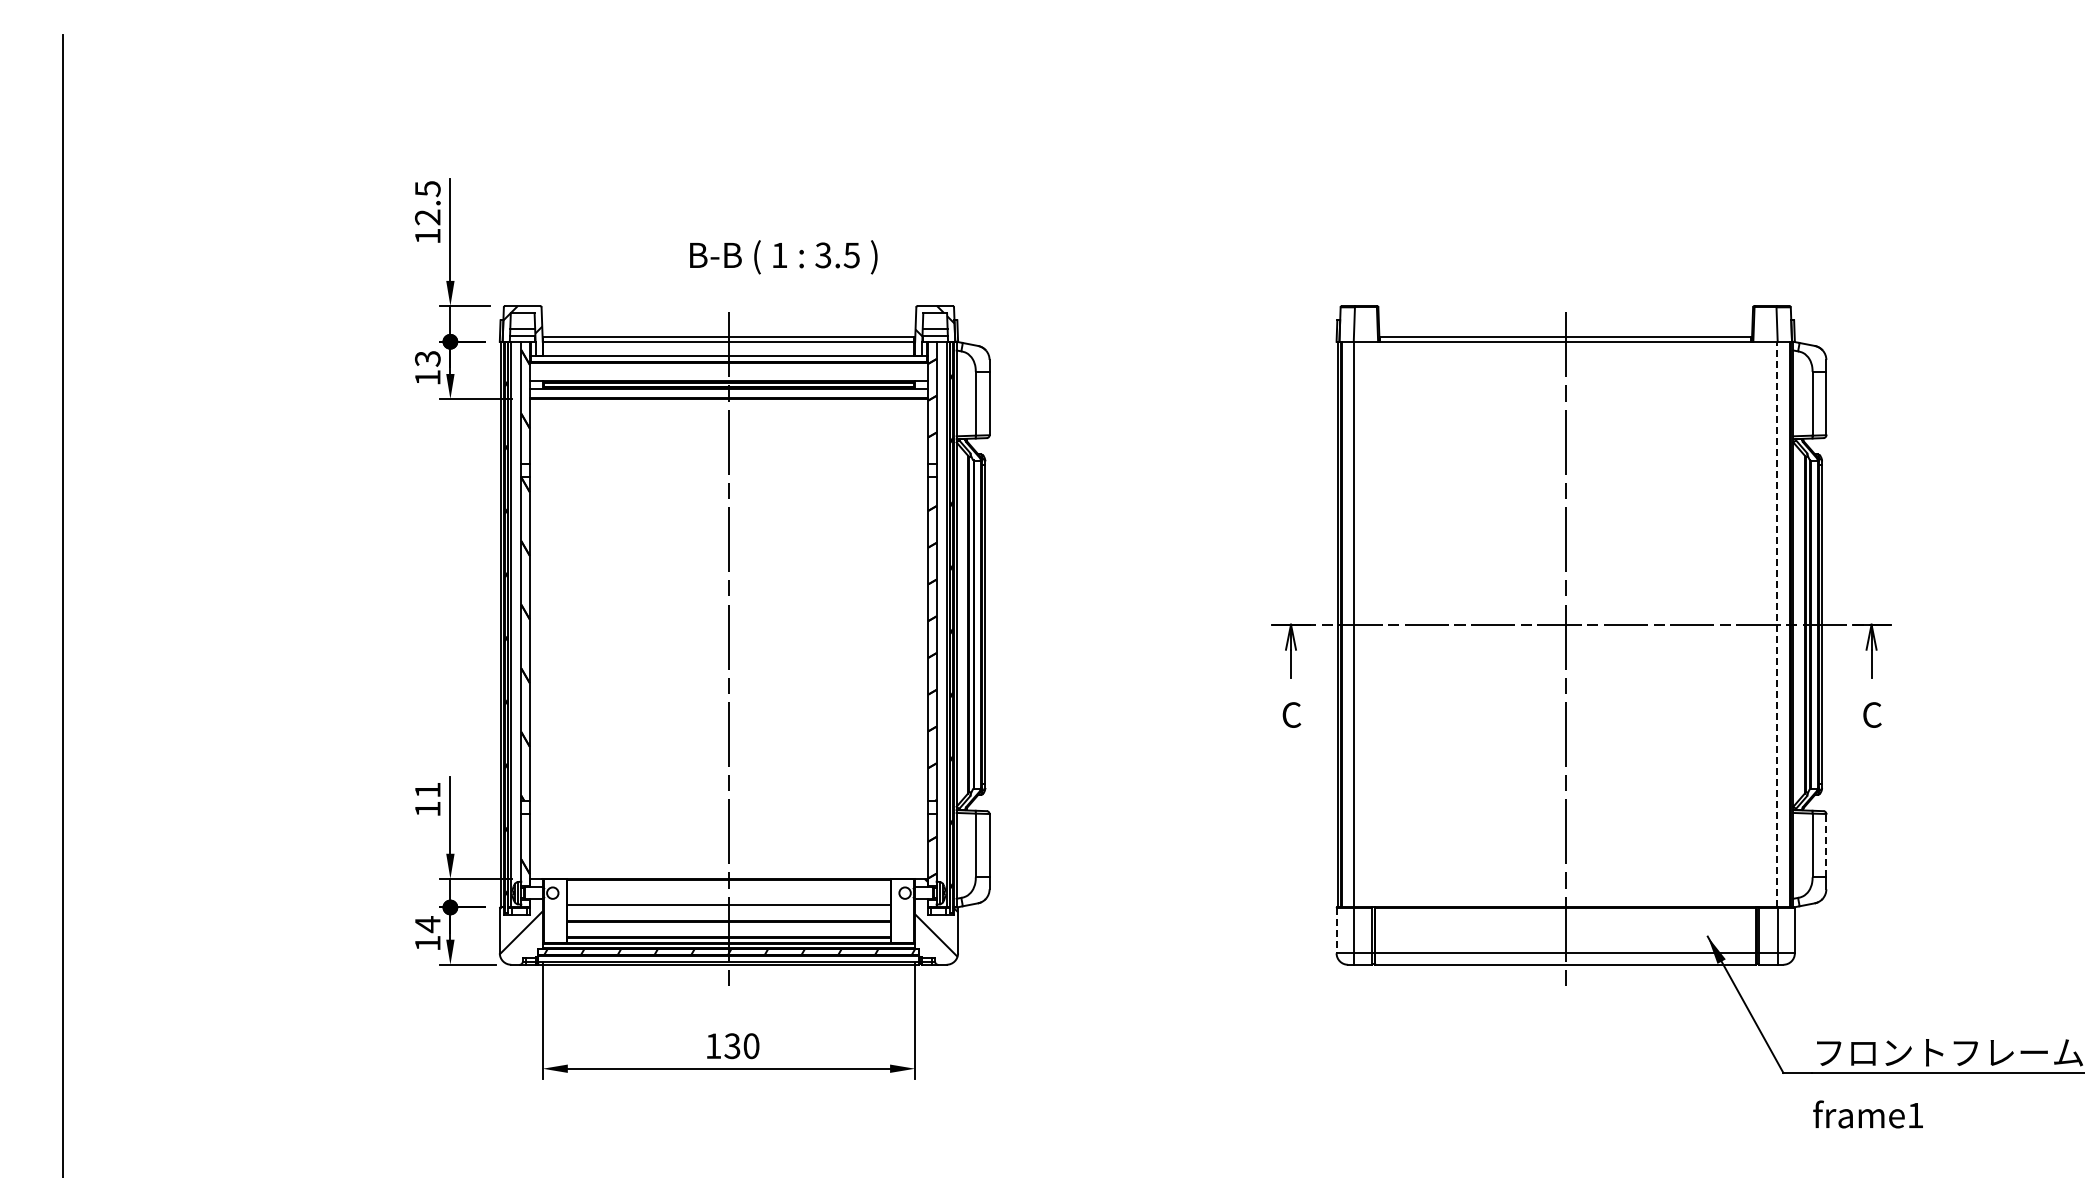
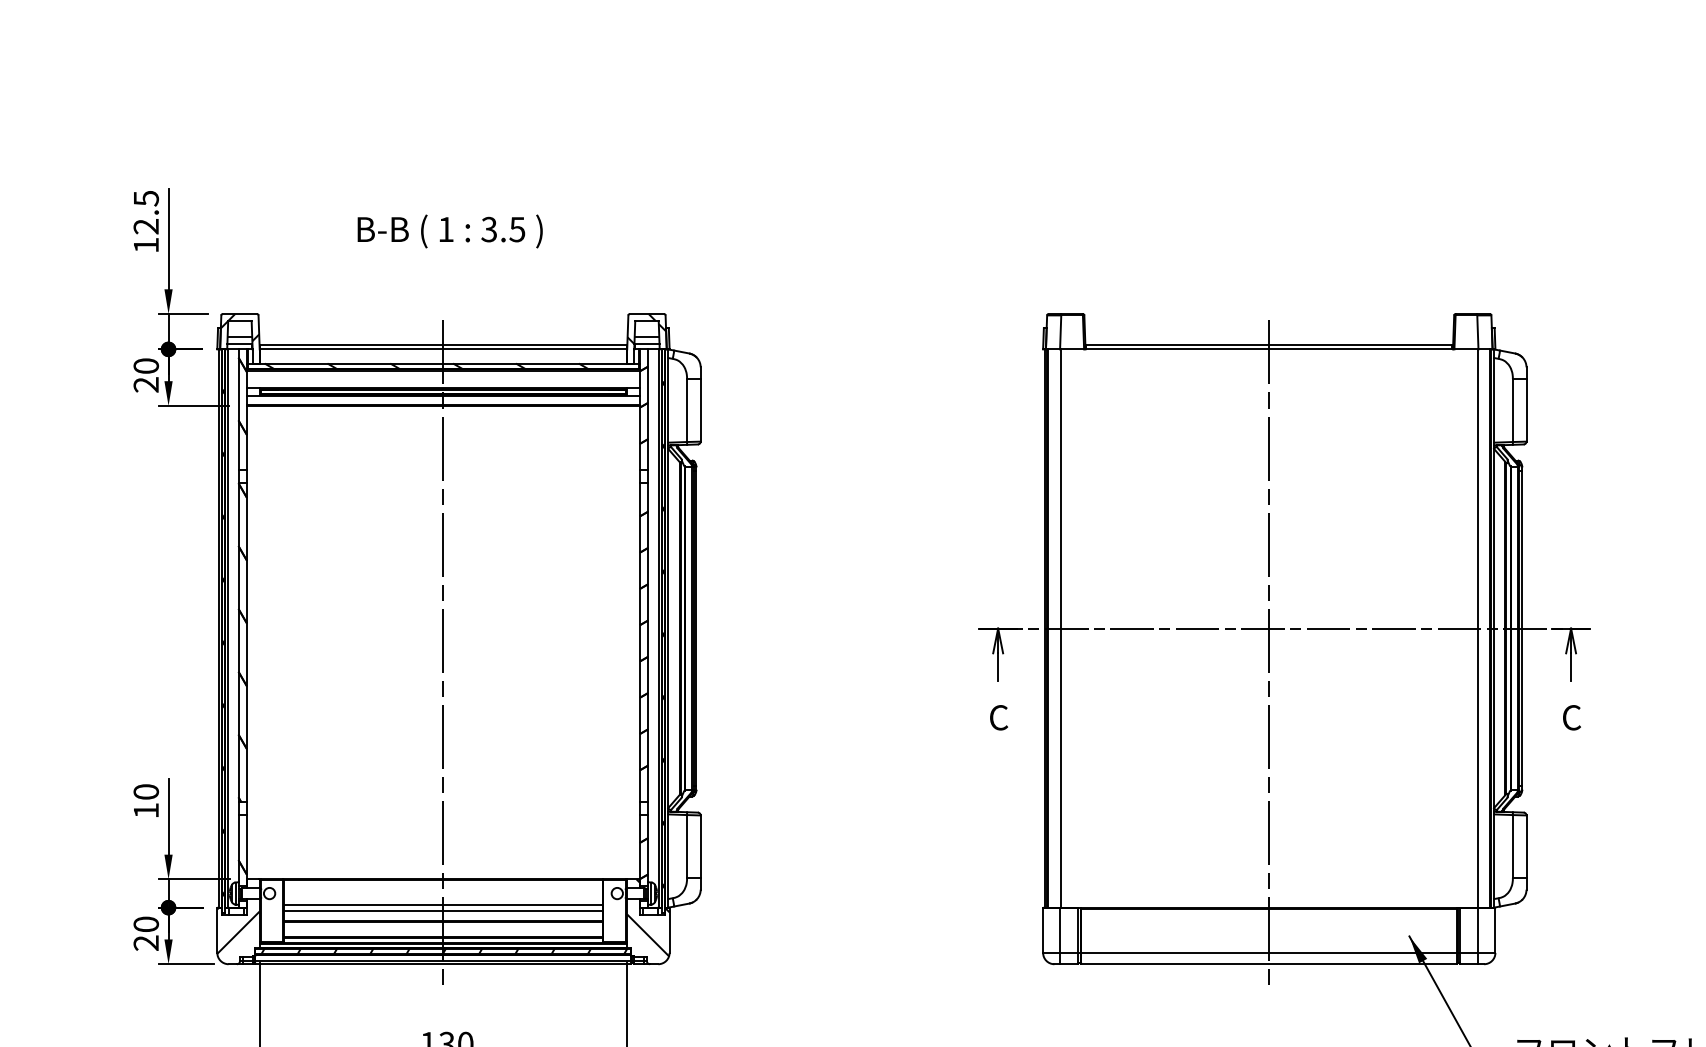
text: (783, 257) -> (449, 231), moved
hatch: (711, 358) -> (426, 365), added
text: (427, 368) -> (145, 375), 13 -> 20
line: (1776, 624) -> (1477, 628), dashed -> solid
text: (427, 789) -> (145, 791), 11 -> 10
line: (1826, 845) -> (1526, 846), dashed -> solid
line: (728, 910) -> (443, 910), added
line: (1336, 930) -> (1043, 930), dashed -> solid
text: (427, 933) -> (145, 933), 14 -> 20

